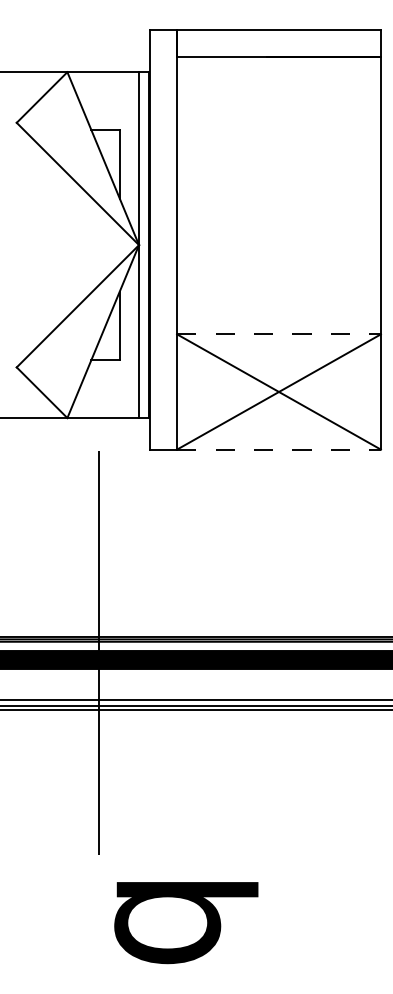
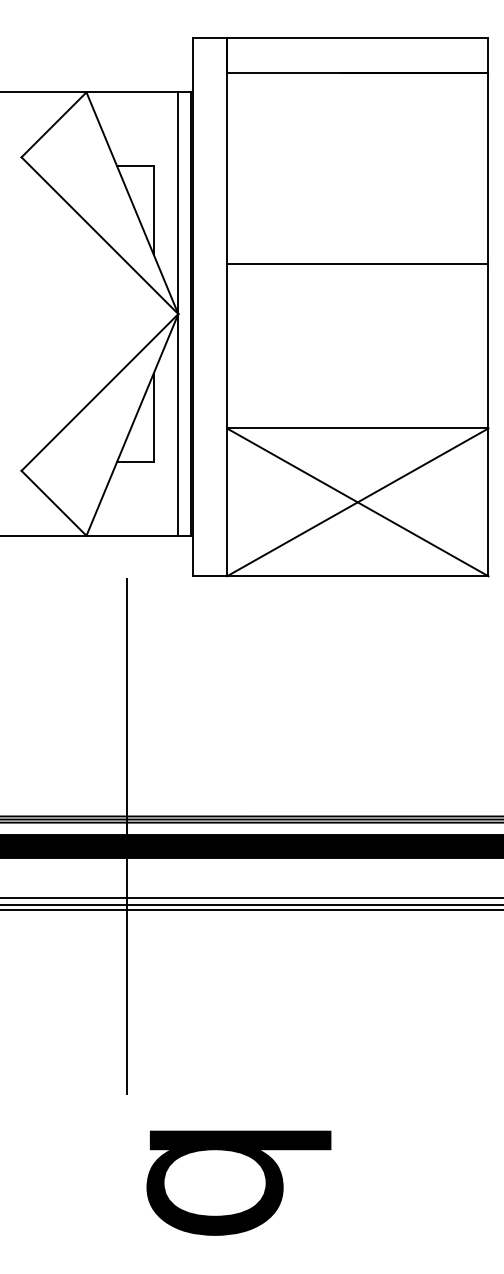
line: (278, 205) -> (357, 263), added
line: (279, 334) -> (358, 428), dashed -> solid
line: (279, 449) -> (358, 576), dashed -> solid

